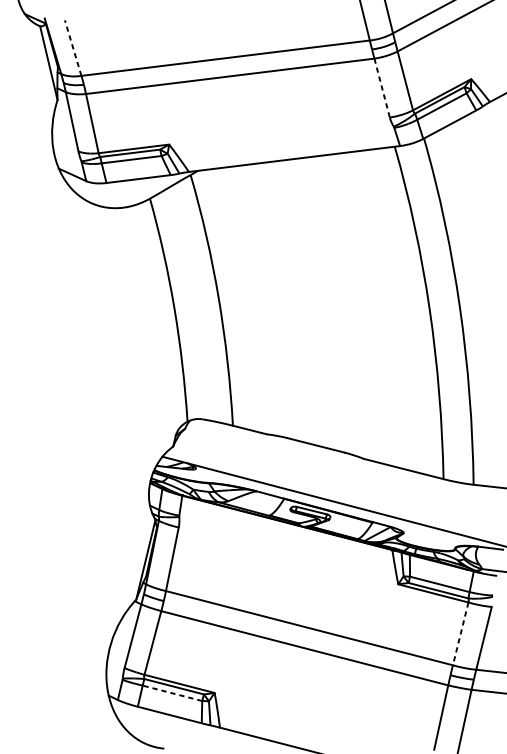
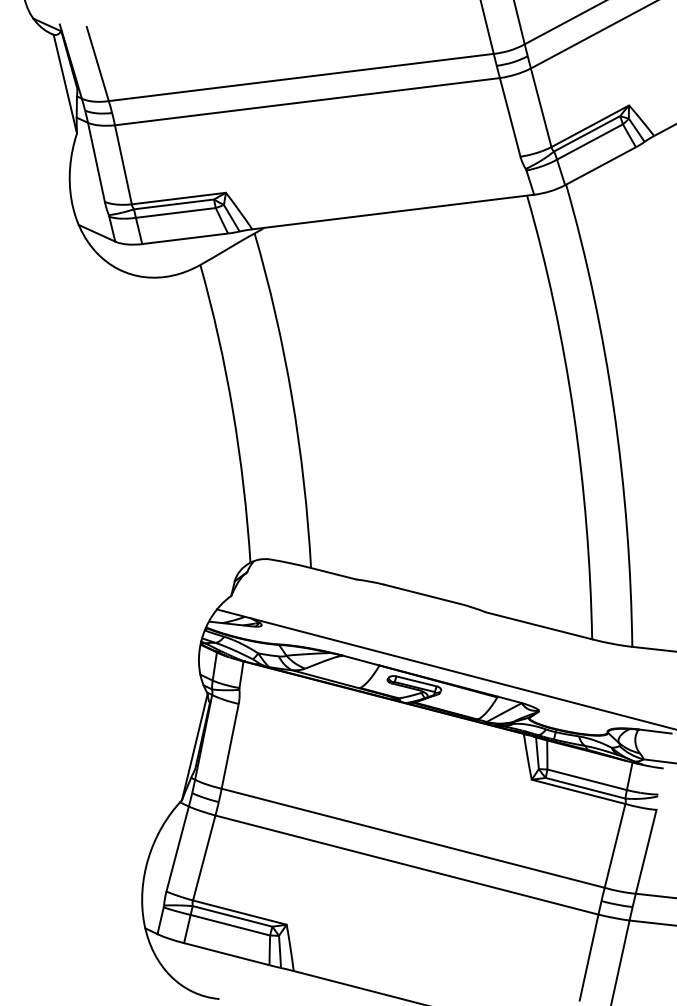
line: (72, 48) -> (97, 64), dashed -> solid
line: (382, 88) -> (510, 117), dashed -> solid
line: (460, 634) -> (614, 846), dashed -> solid
line: (171, 693) -> (229, 925), dashed -> solid

